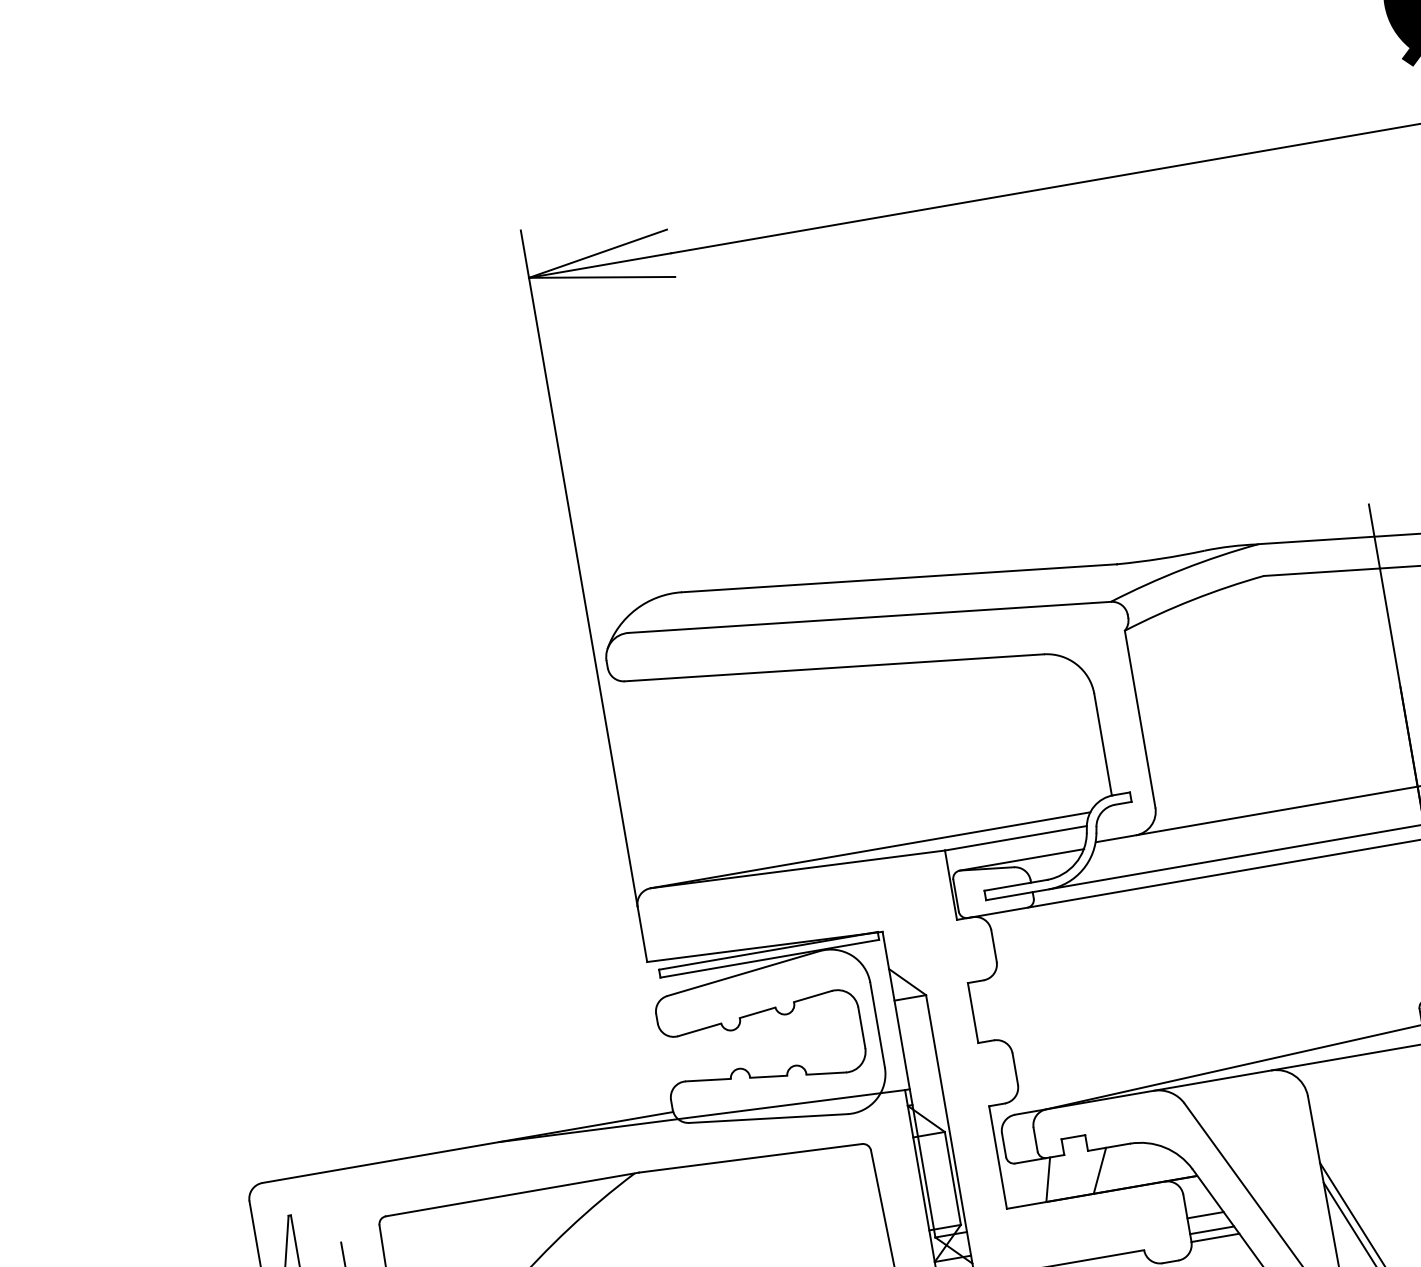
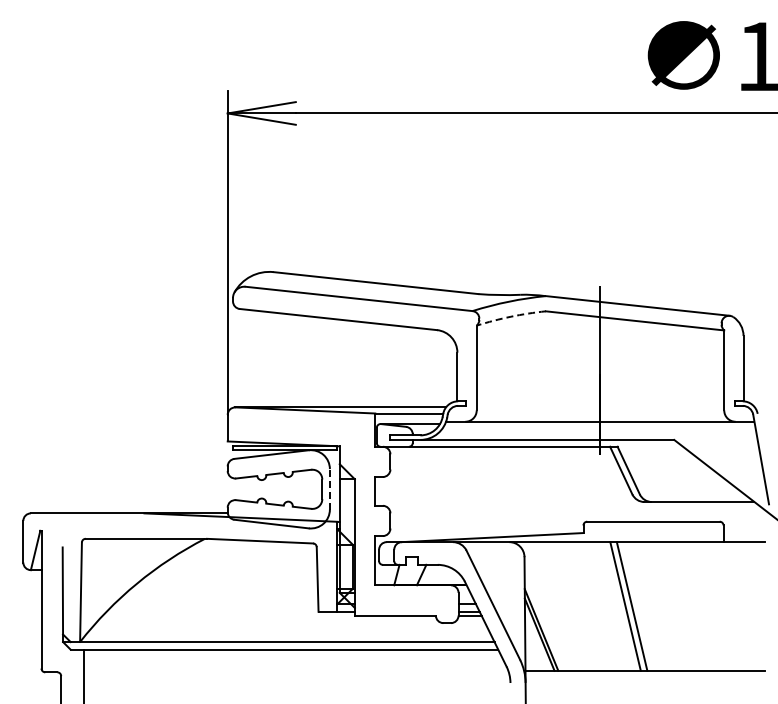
arc: (1192, 599) -> (510, 316), solid -> dashed
line: (876, 1023) -> (329, 488), solid -> dashed

